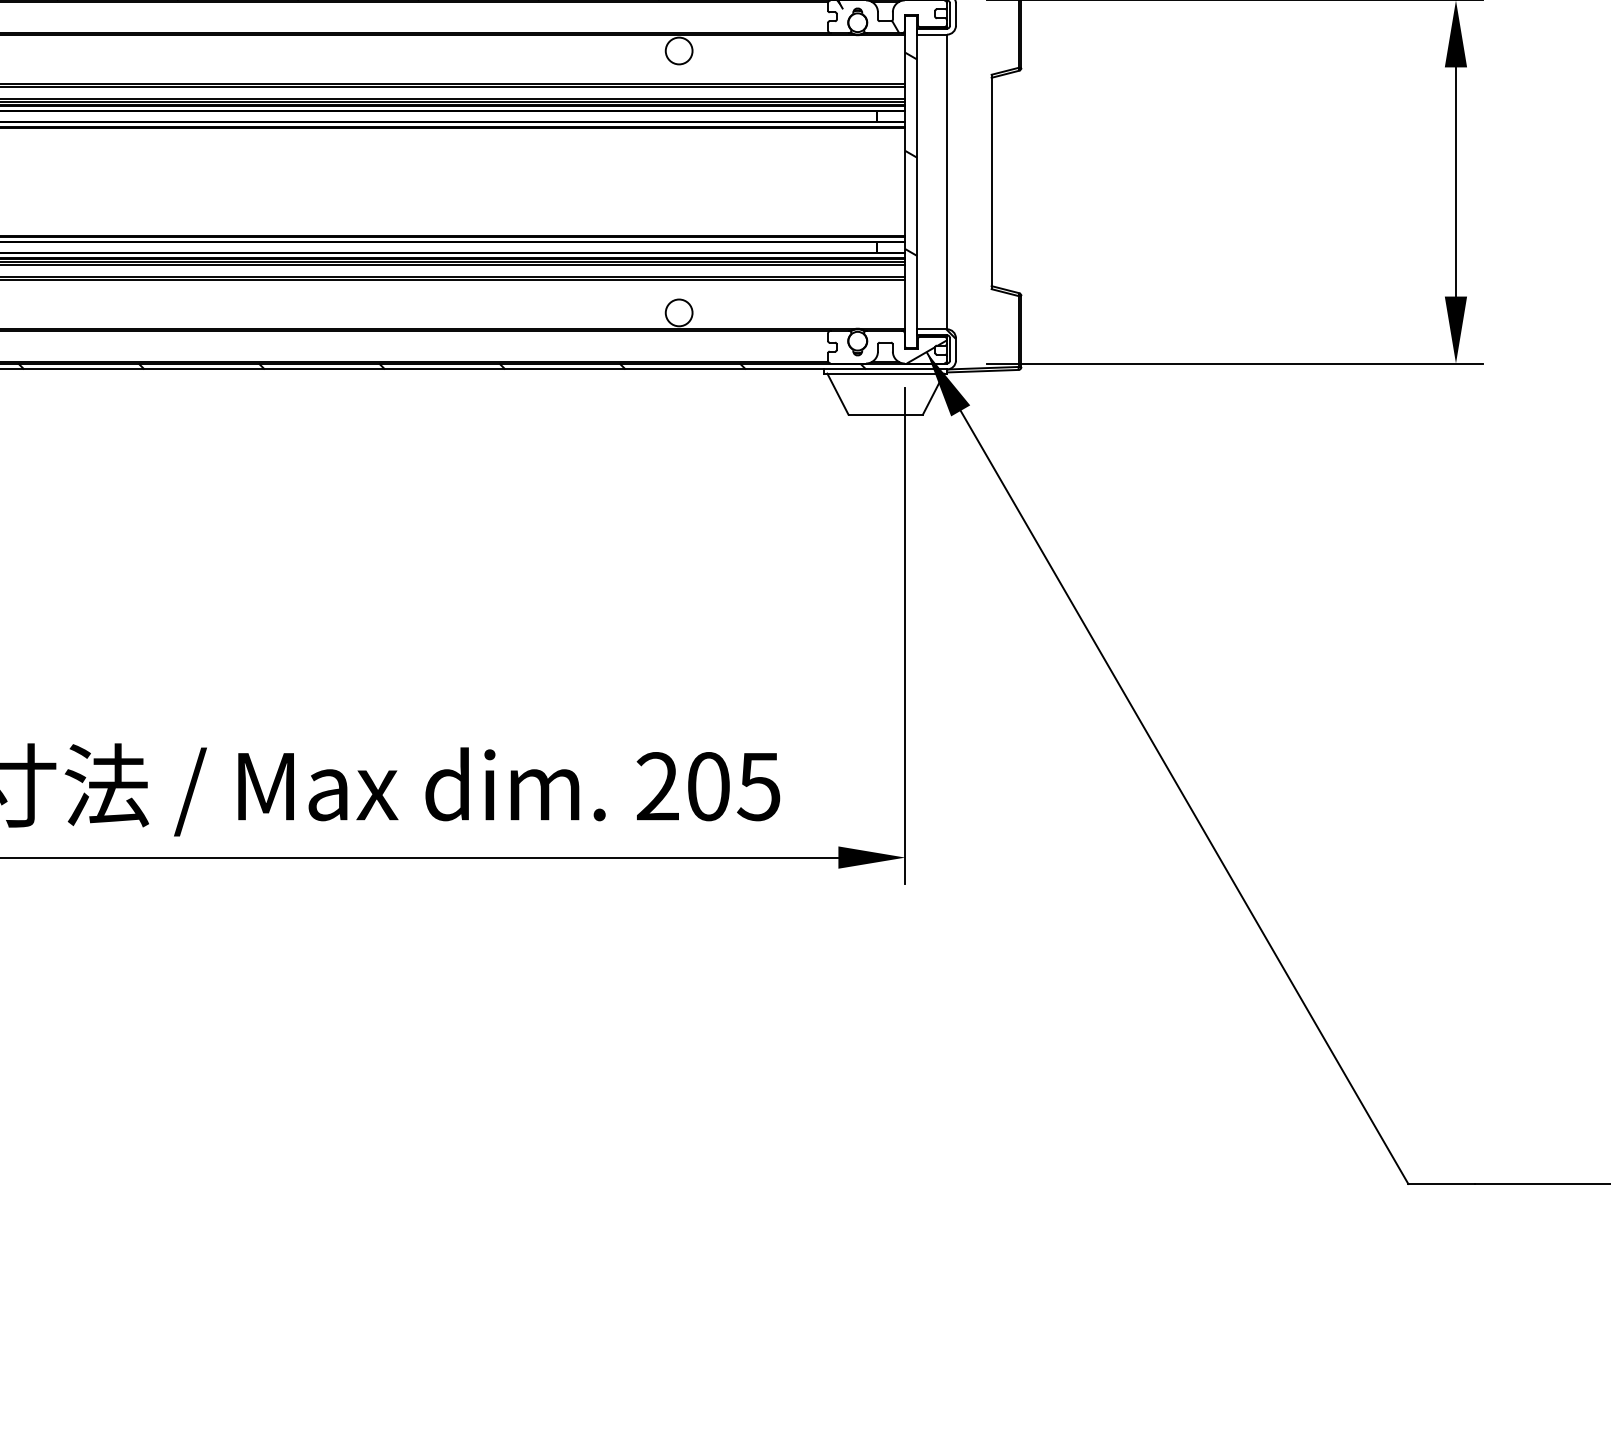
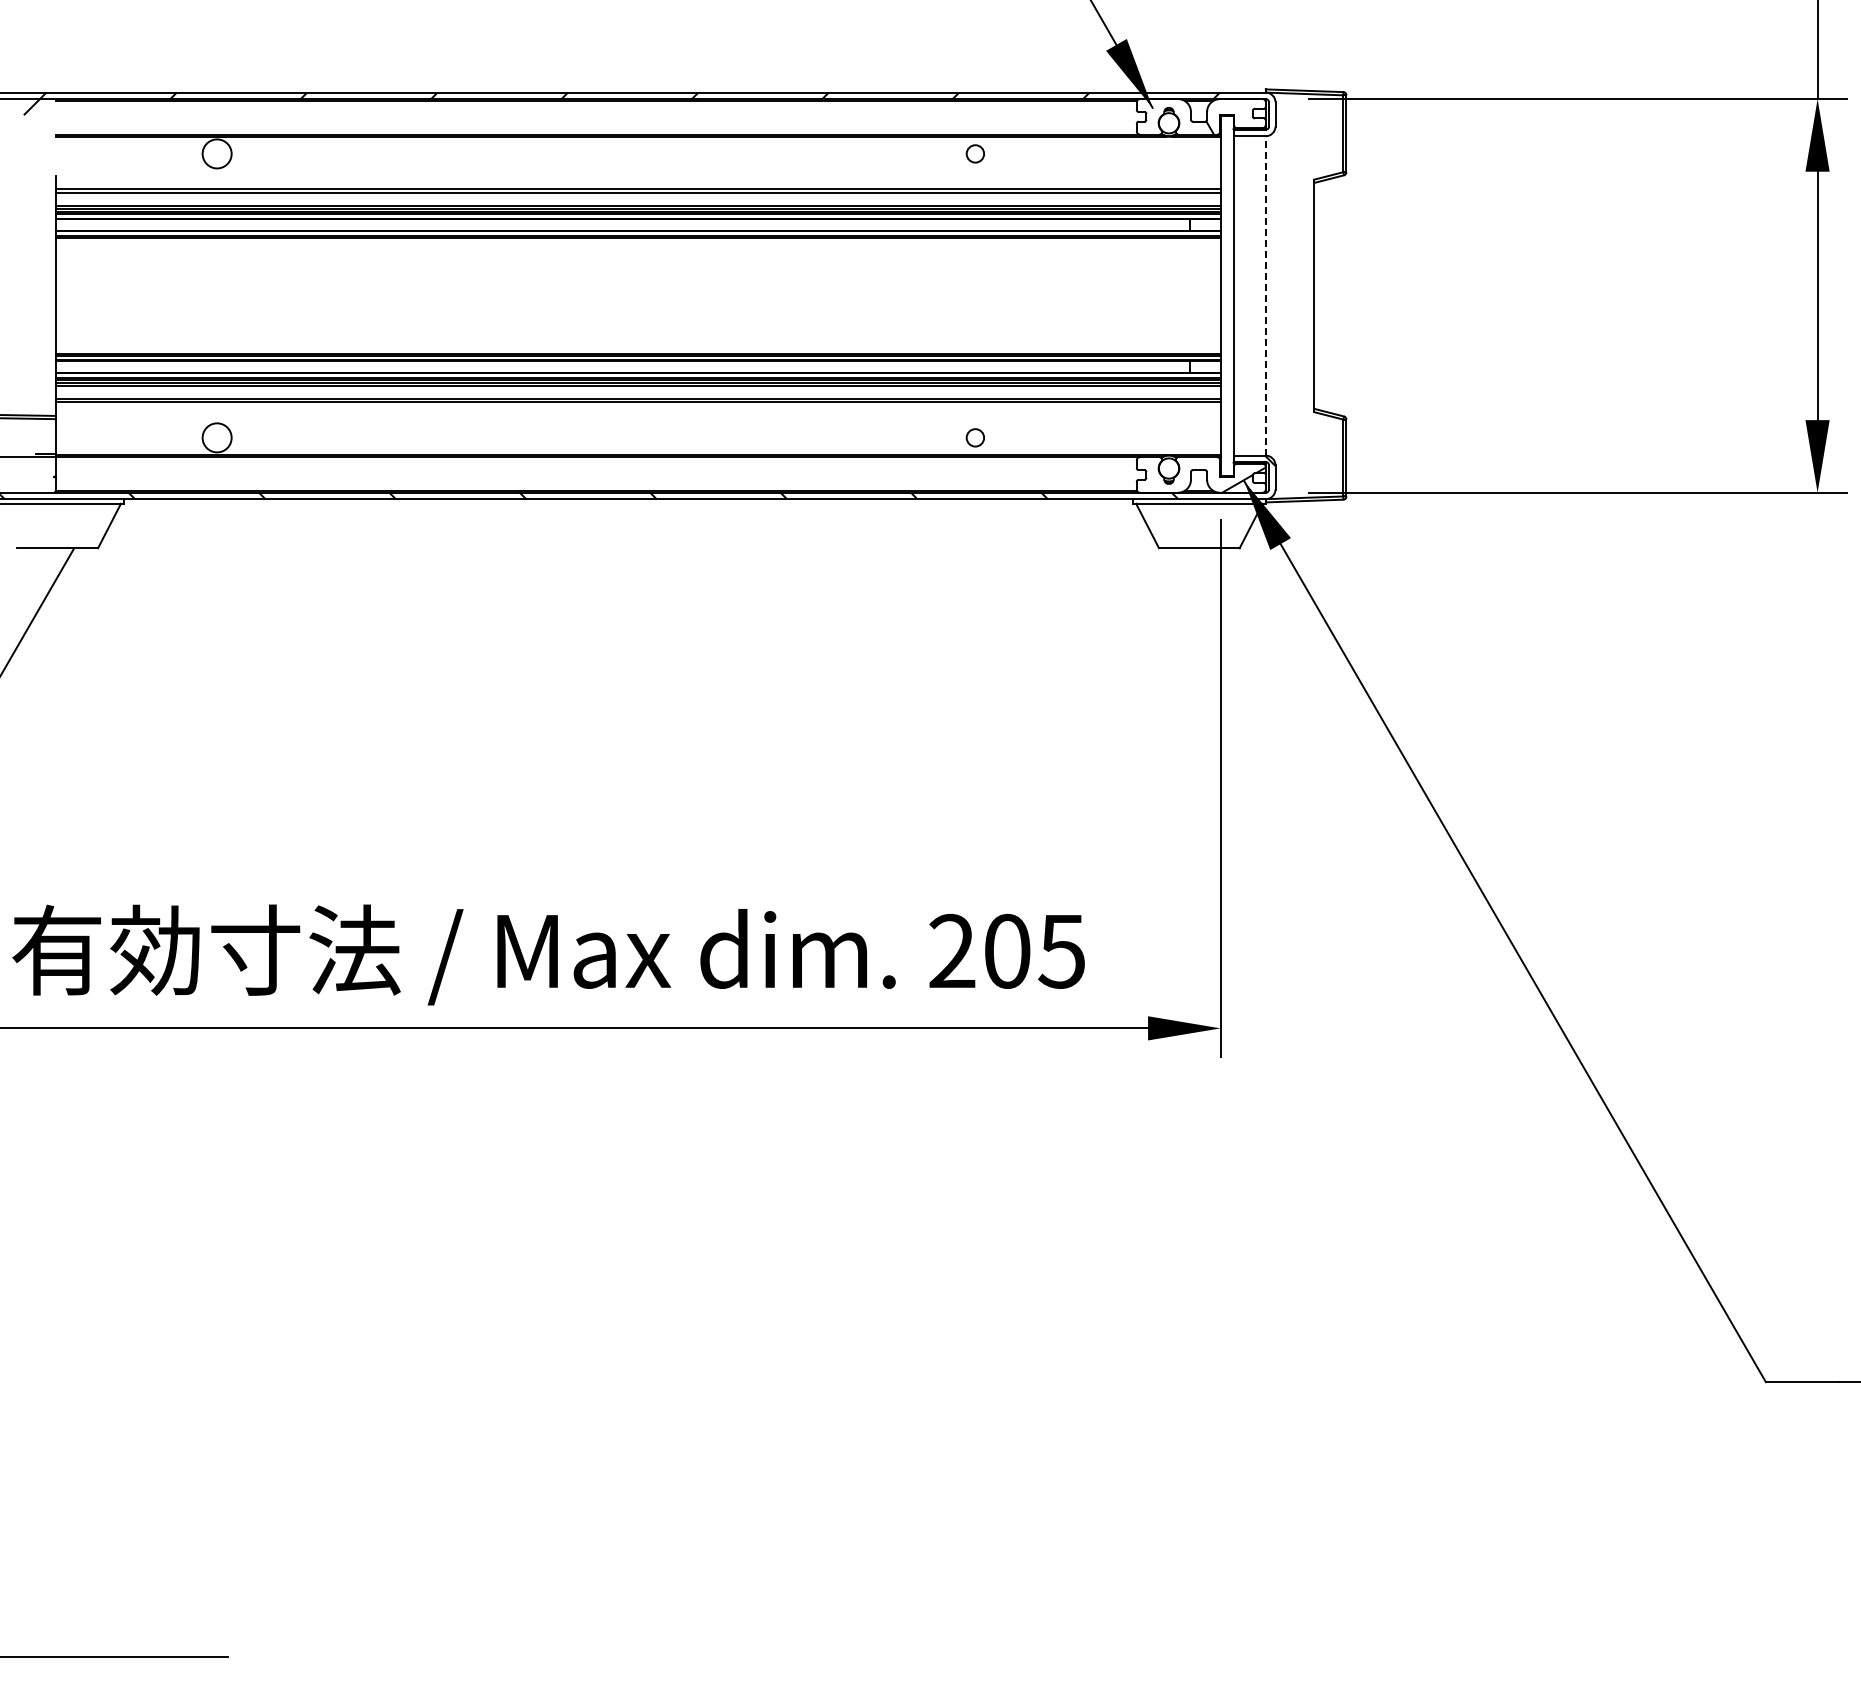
circle: (678, 50) -> (974, 153), size x0.6
line: (946, 181) -> (1265, 295), solid -> dashed
hatch: (910, 200) -> (1226, 315), removed
circle: (678, 312) -> (974, 437), size x0.6

